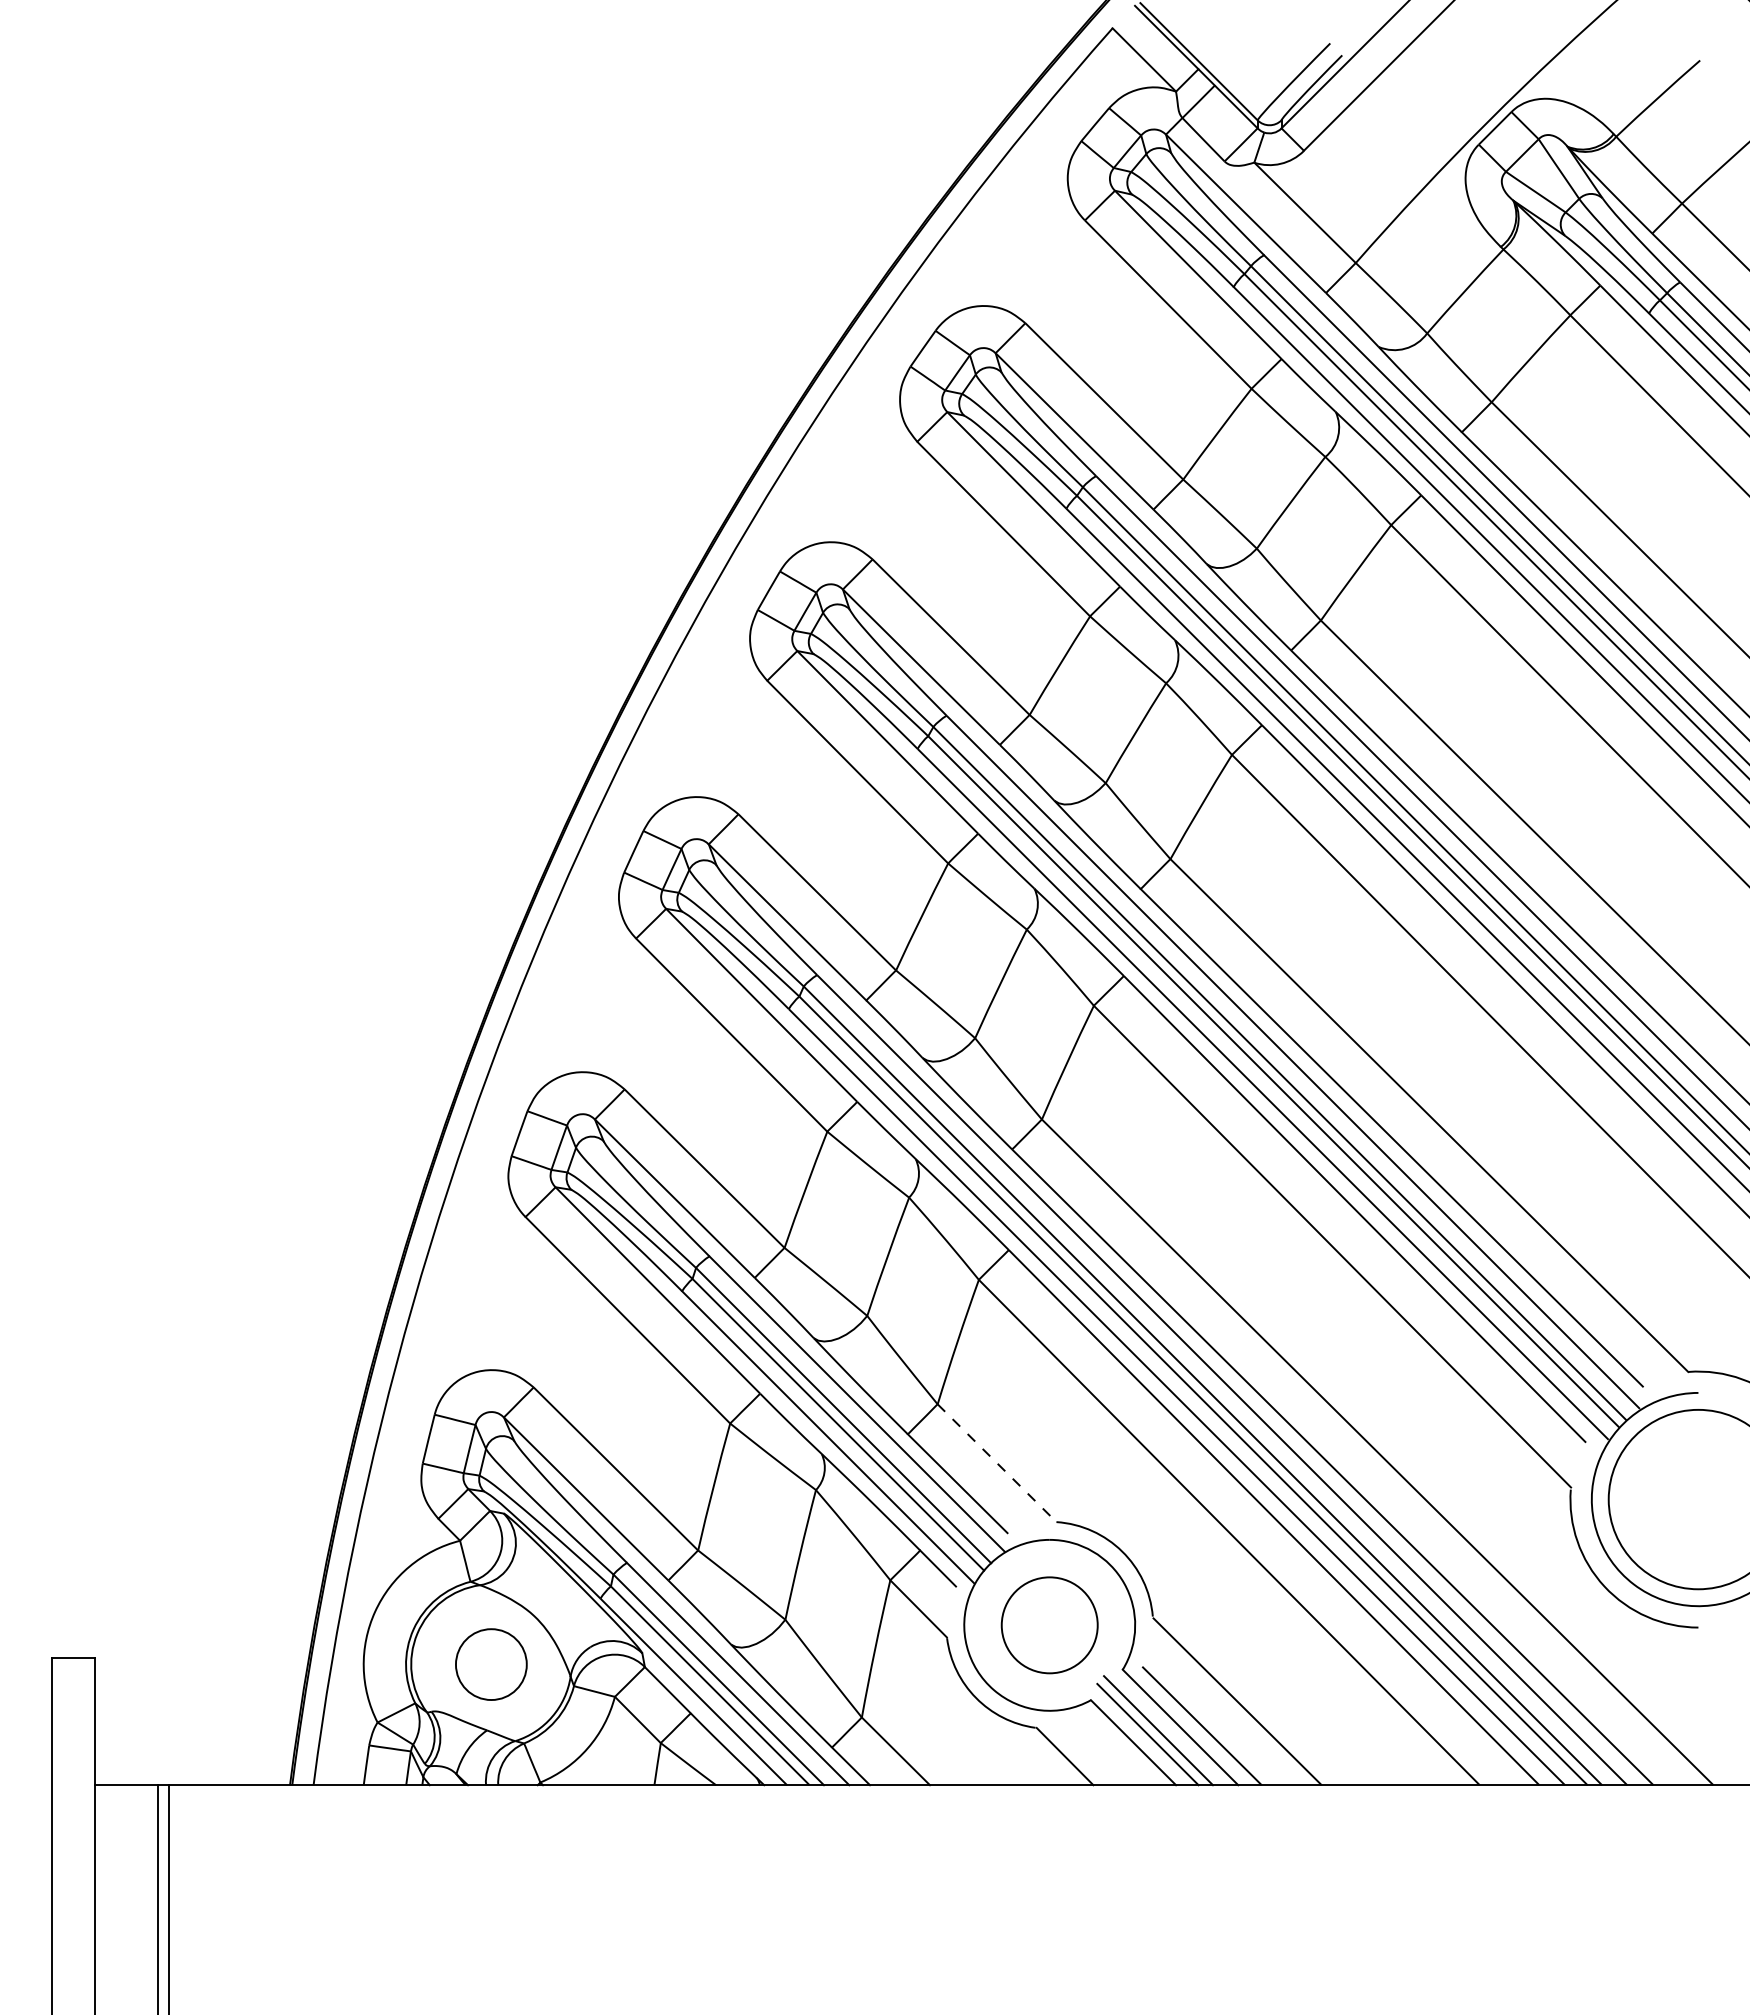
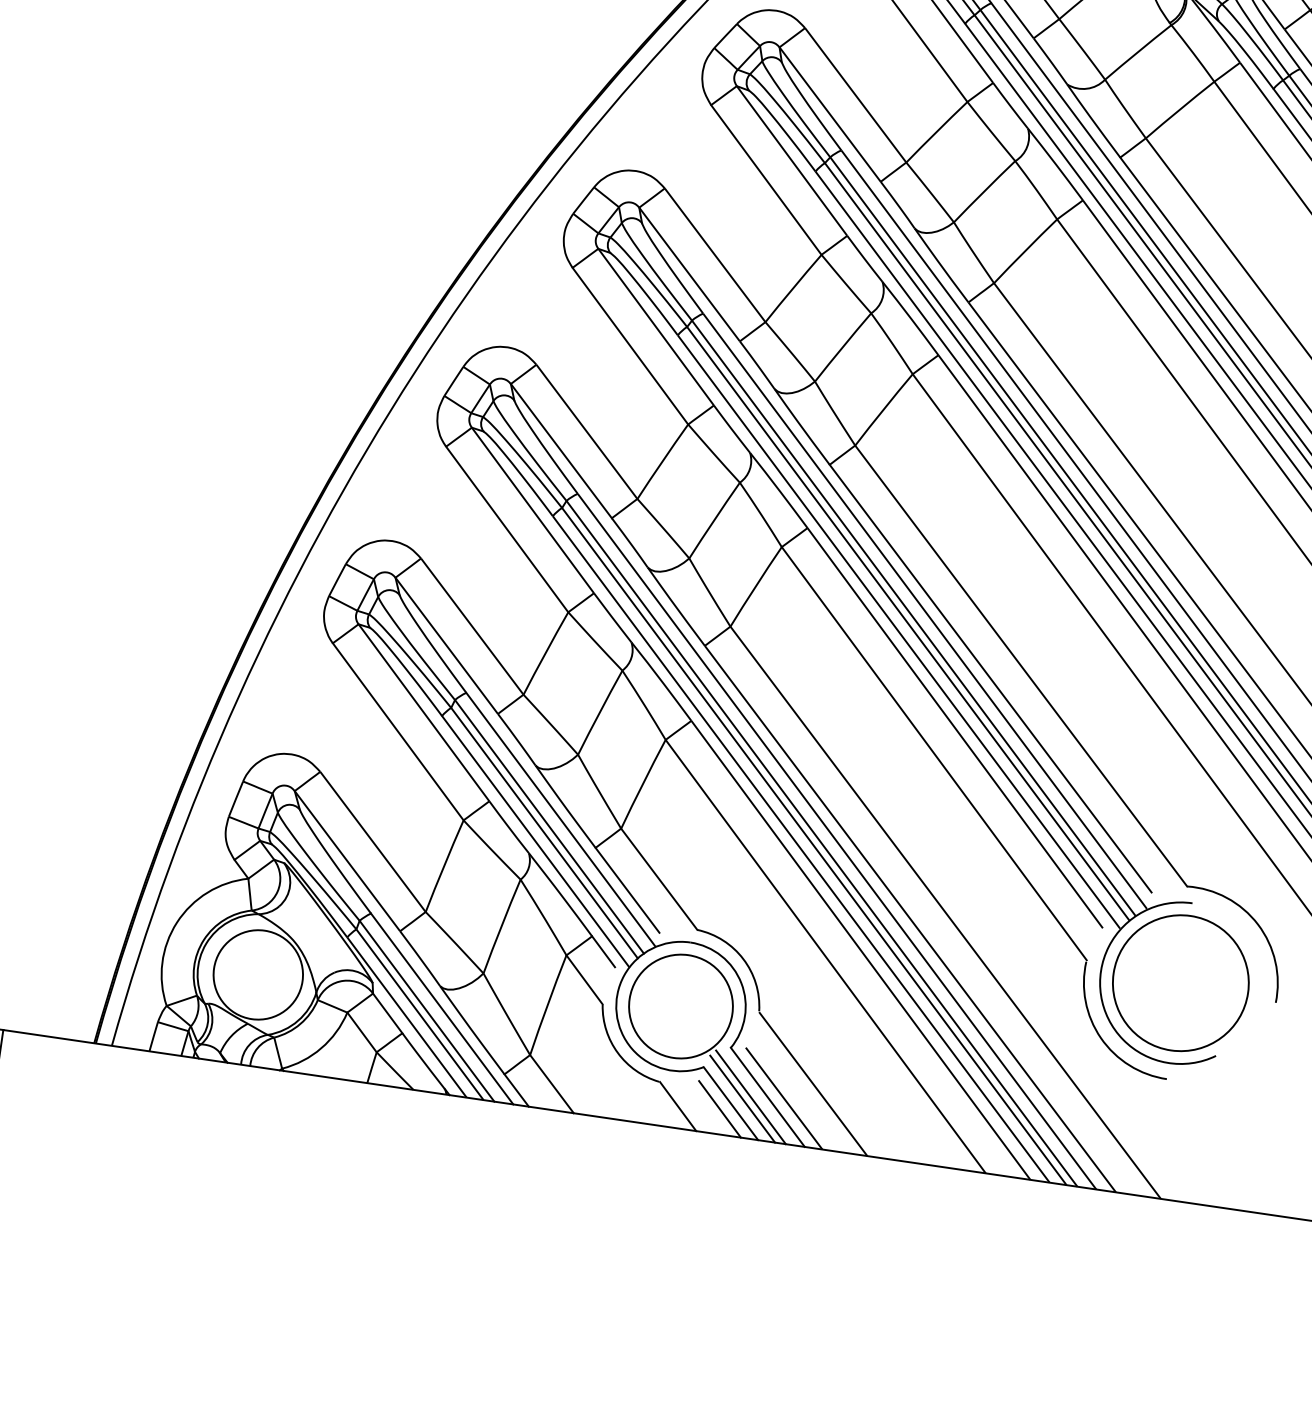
line: (997, 1463) -> (659, 879), dashed -> solid
circle: (1049, 1624) -> (680, 1005), size x1.43
circle: (491, 1664) -> (258, 974), size x1.67
line: (1119, 1752) -> (719, 1109), added

